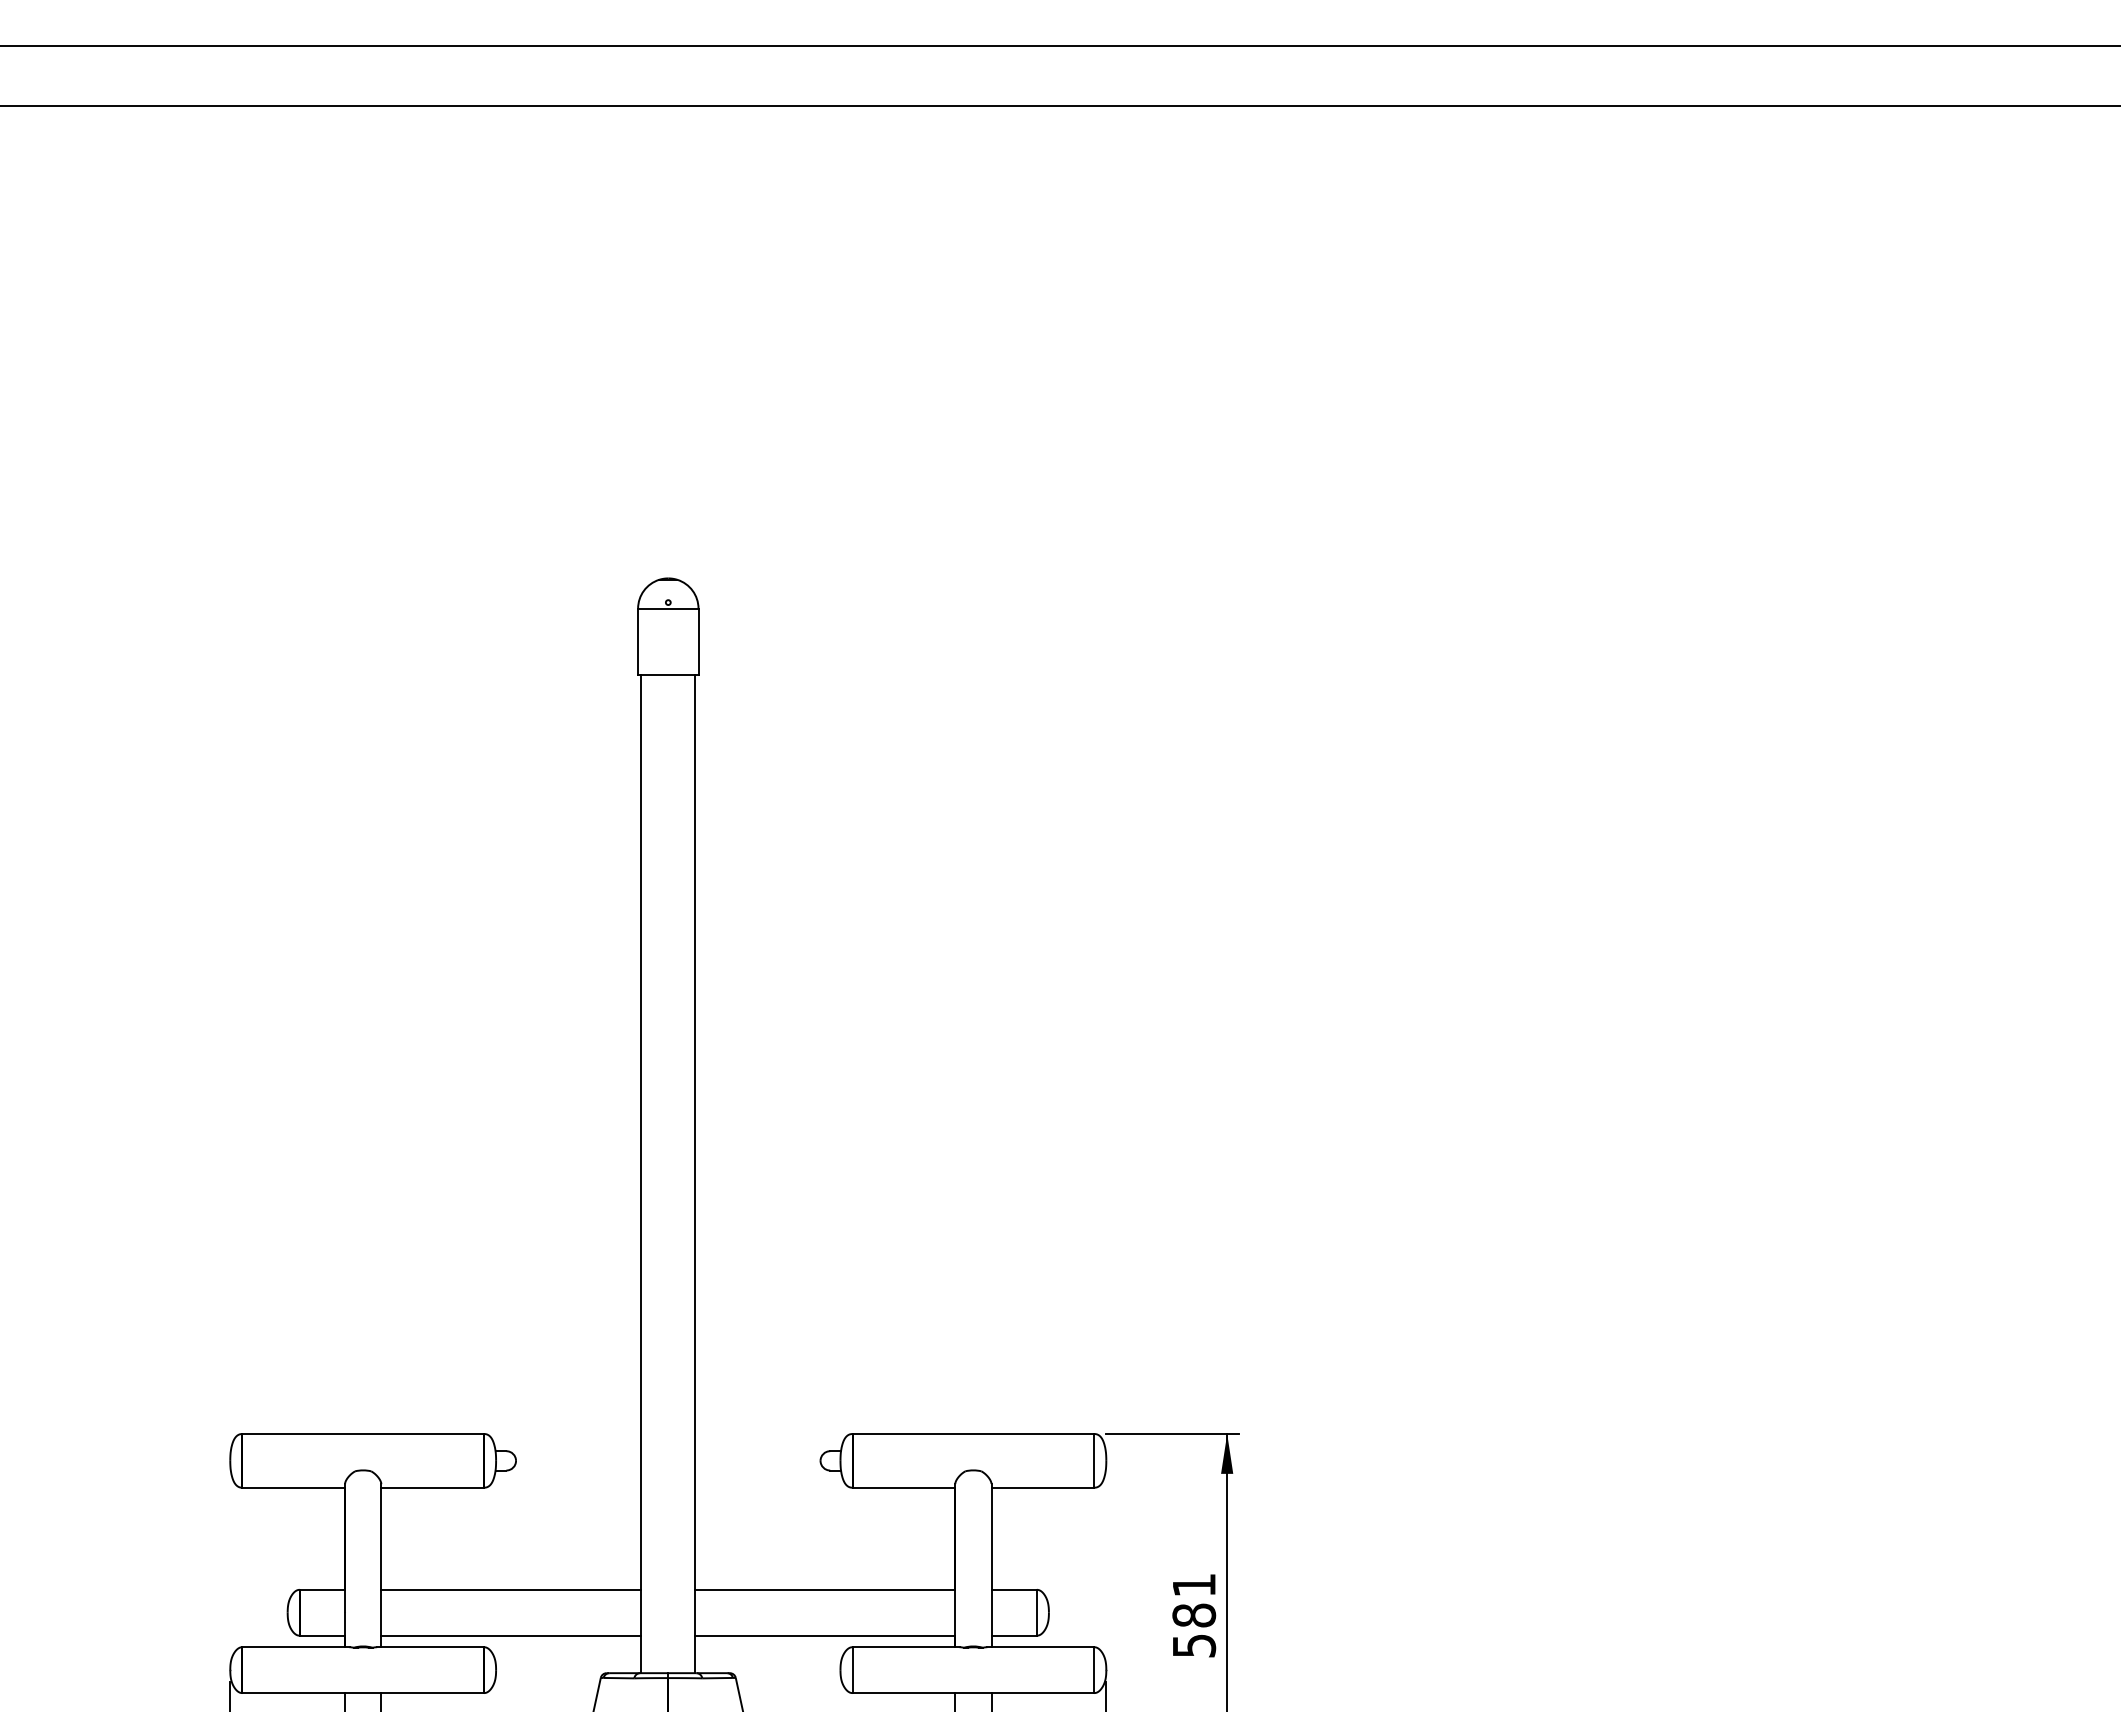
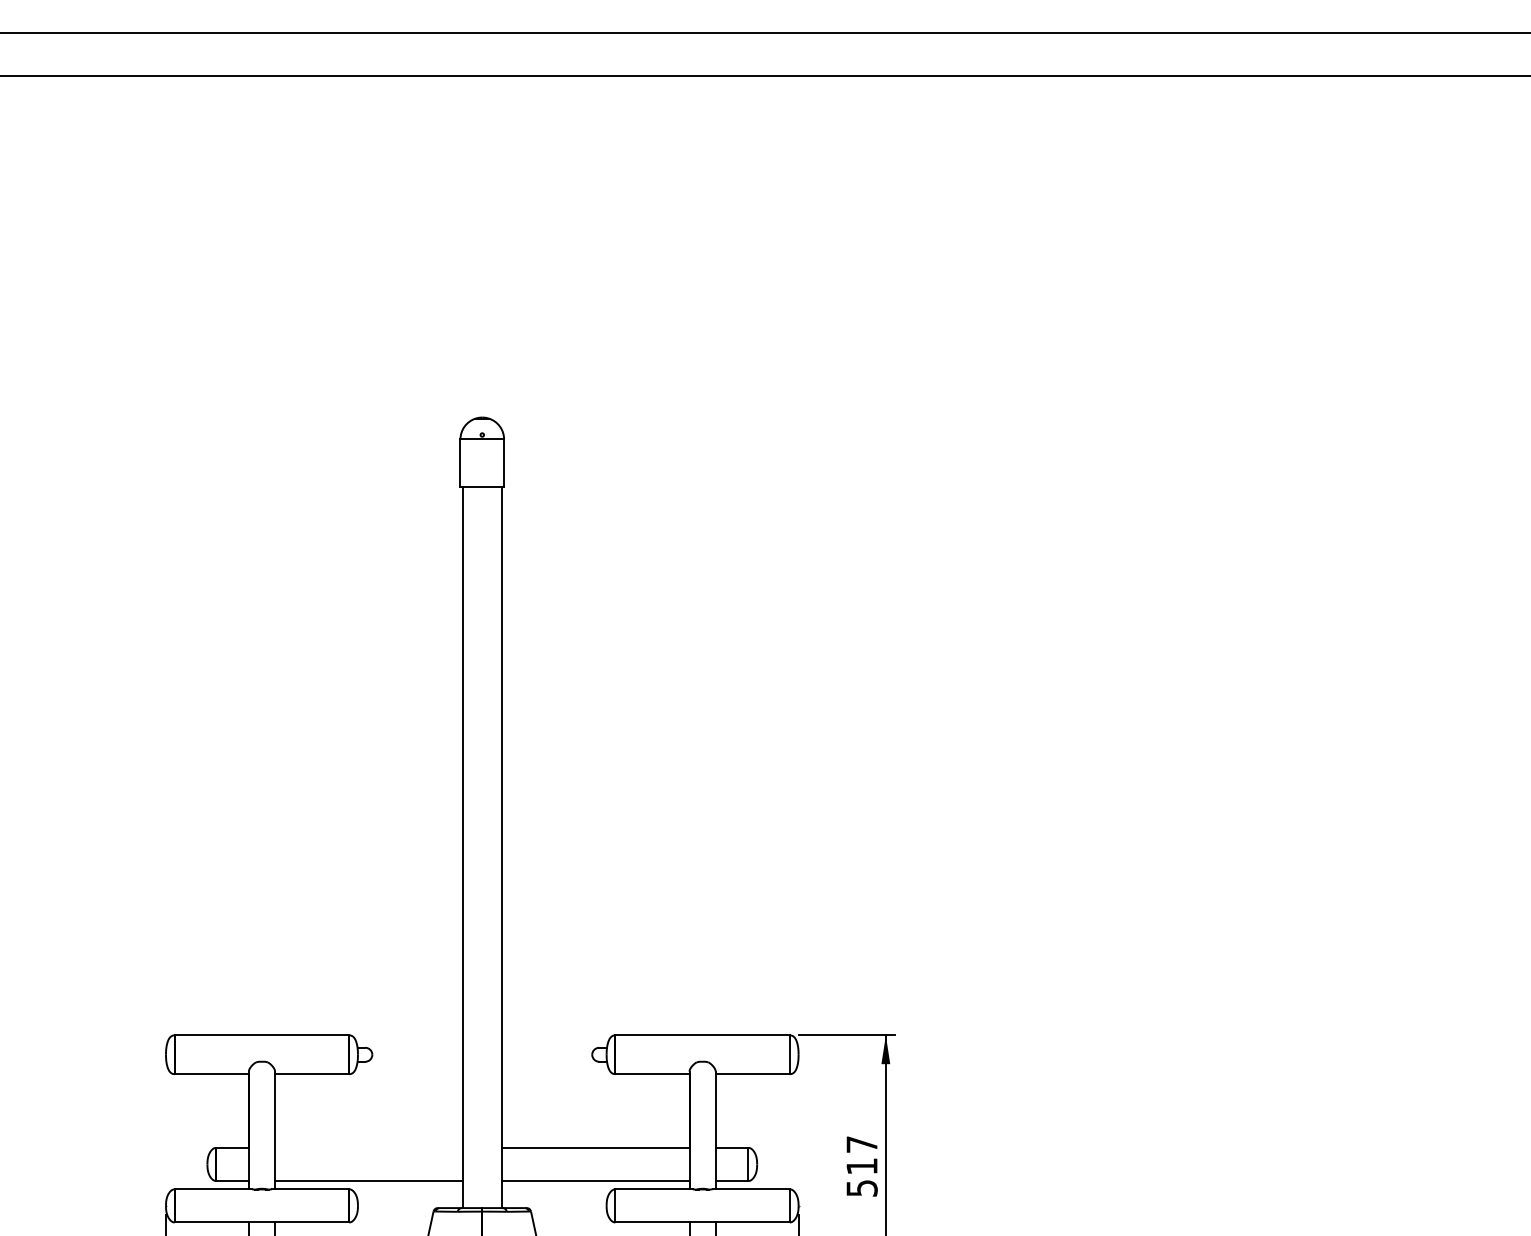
line: (511, 1589) -> (369, 1147), removed
text: (1194, 1600) -> (862, 1155), 581 -> 517

